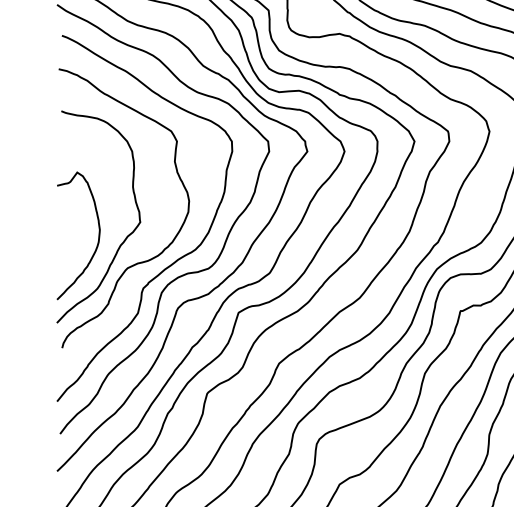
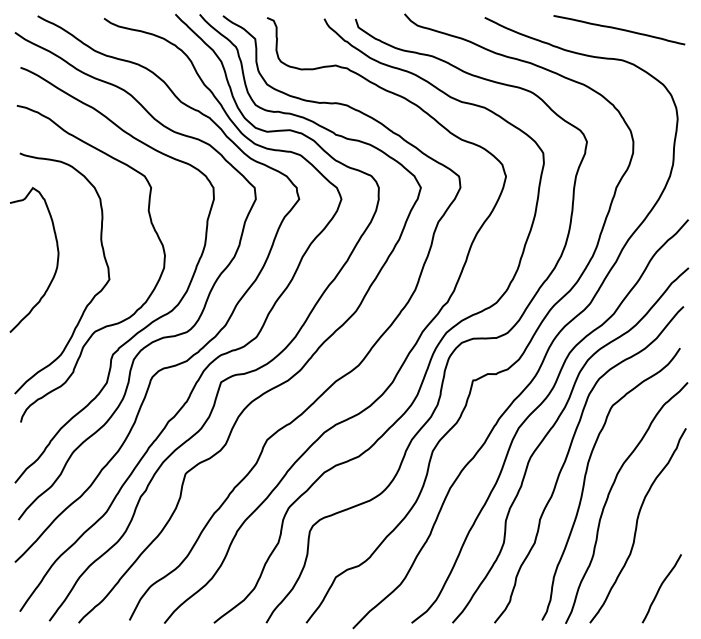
curve: (98, 238) -> (56, 262), moved

